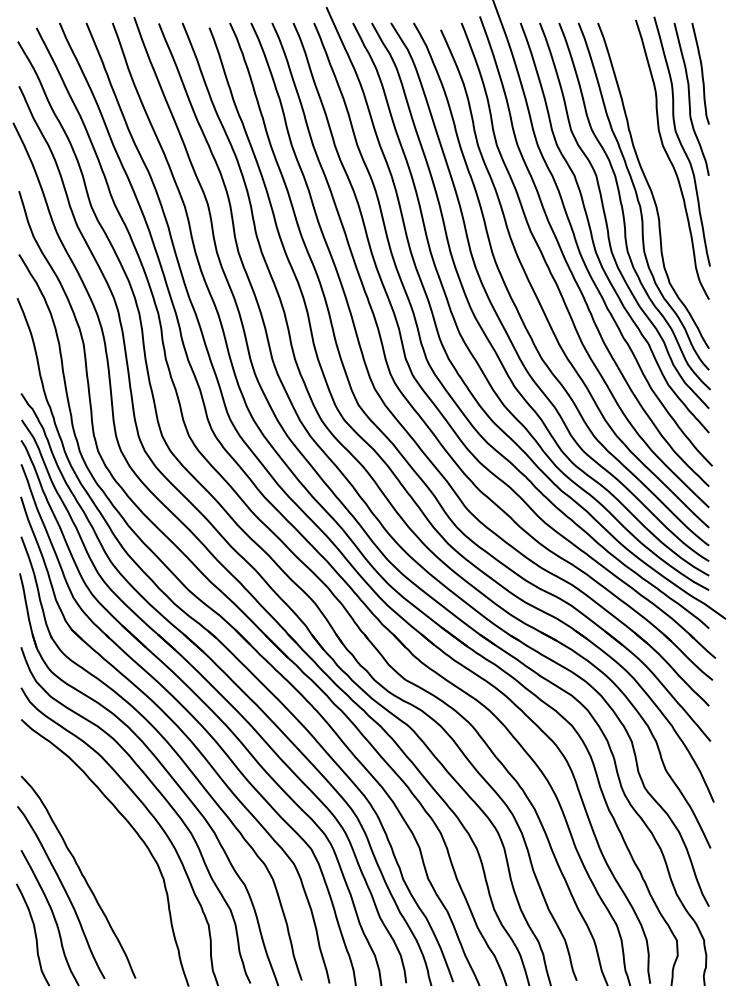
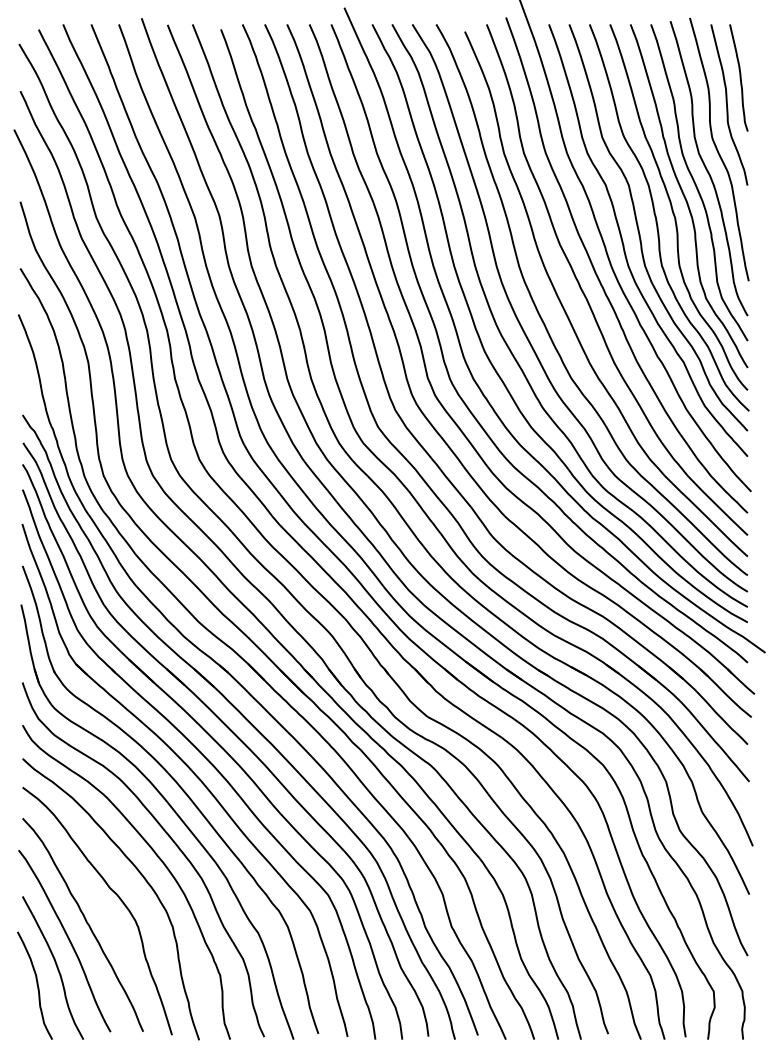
curve: (660, 173) -> (696, 183), added
curve: (112, 852) -> (118, 898), added

